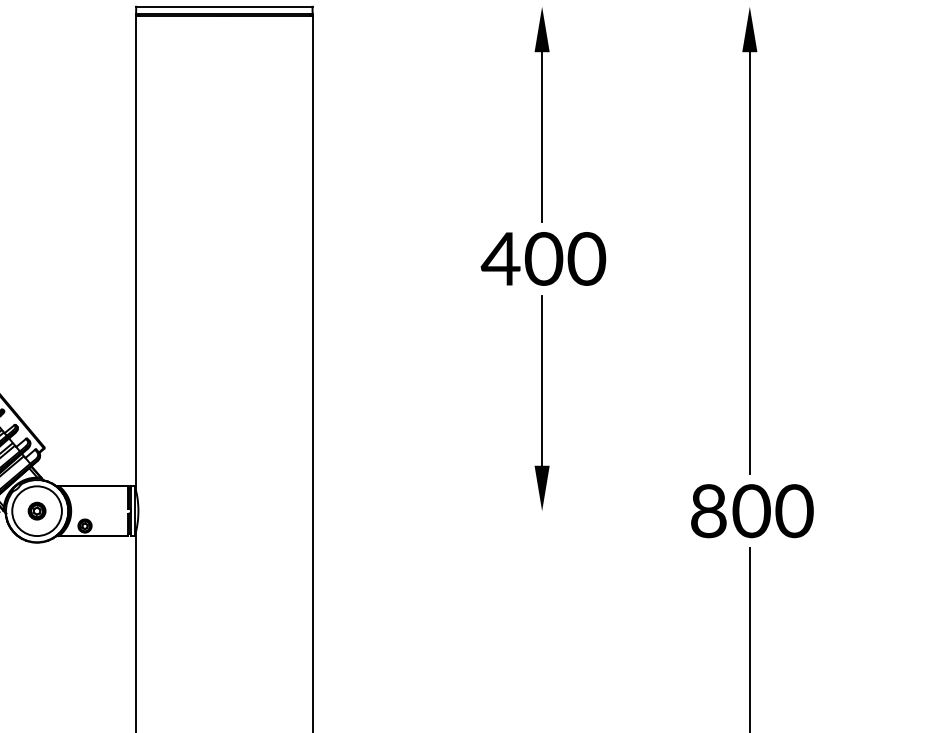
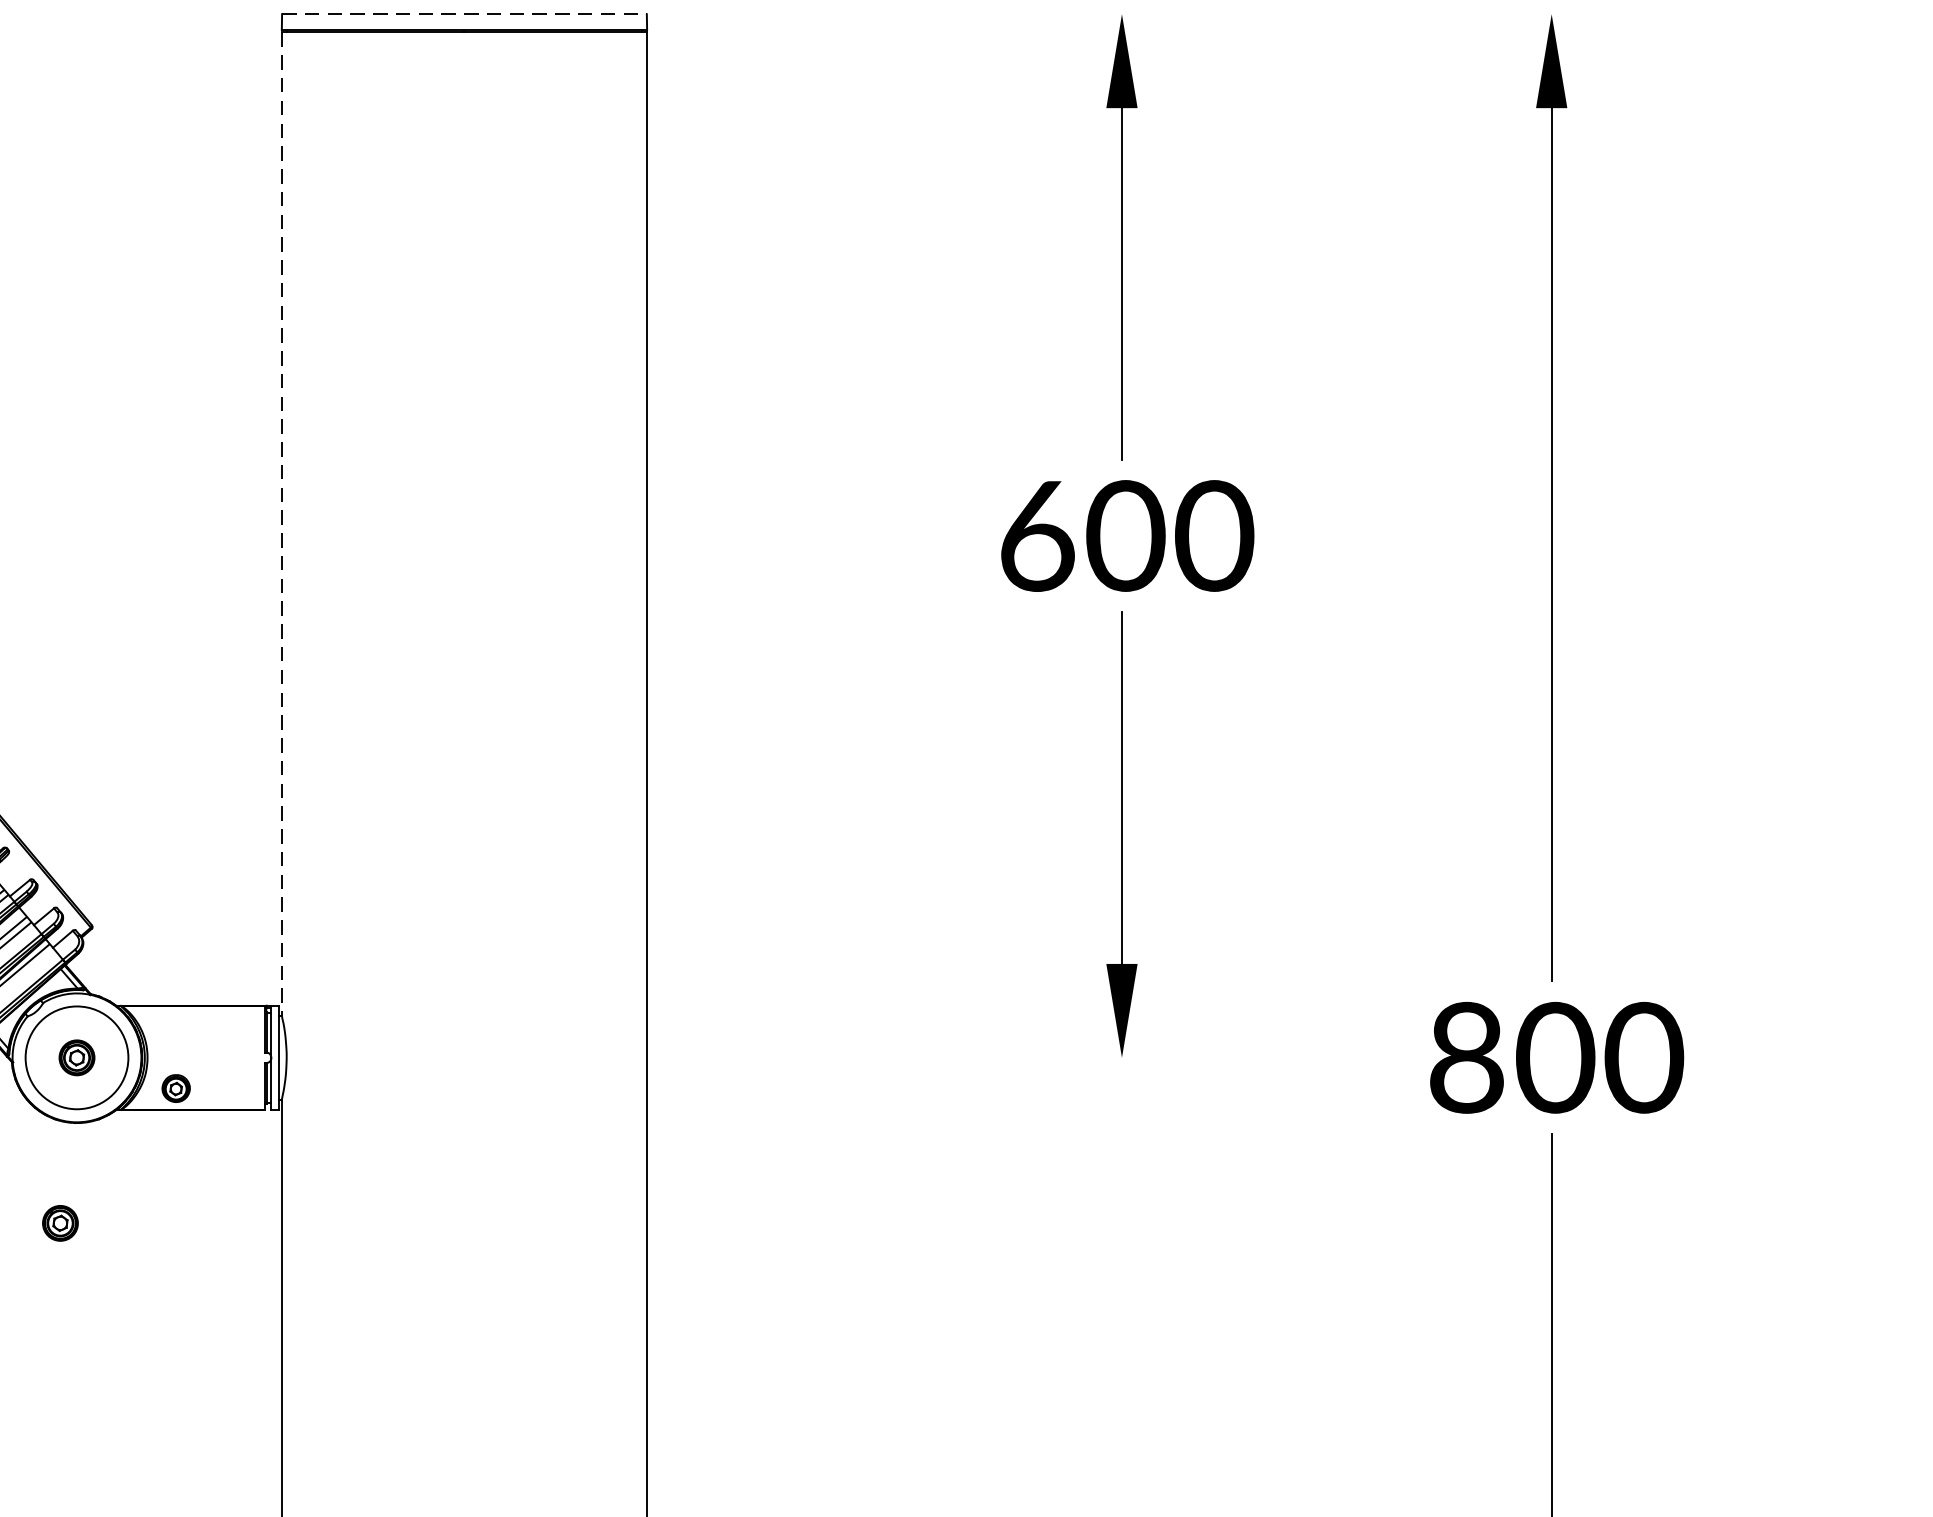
line: (224, 6) -> (464, 13), solid -> dashed
line: (136, 253) -> (282, 524), solid -> dashed
text: (500, 258) -> (1035, 535), 400 -> 600
part: (28, 590) -> (59, 1221), added

